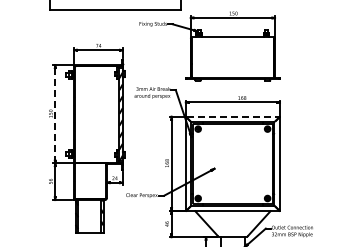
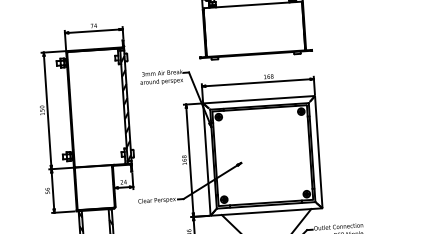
line: (55, 114) -> (47, 111), dashed -> solid
line: (233, 116) -> (259, 99), dashed -> solid

